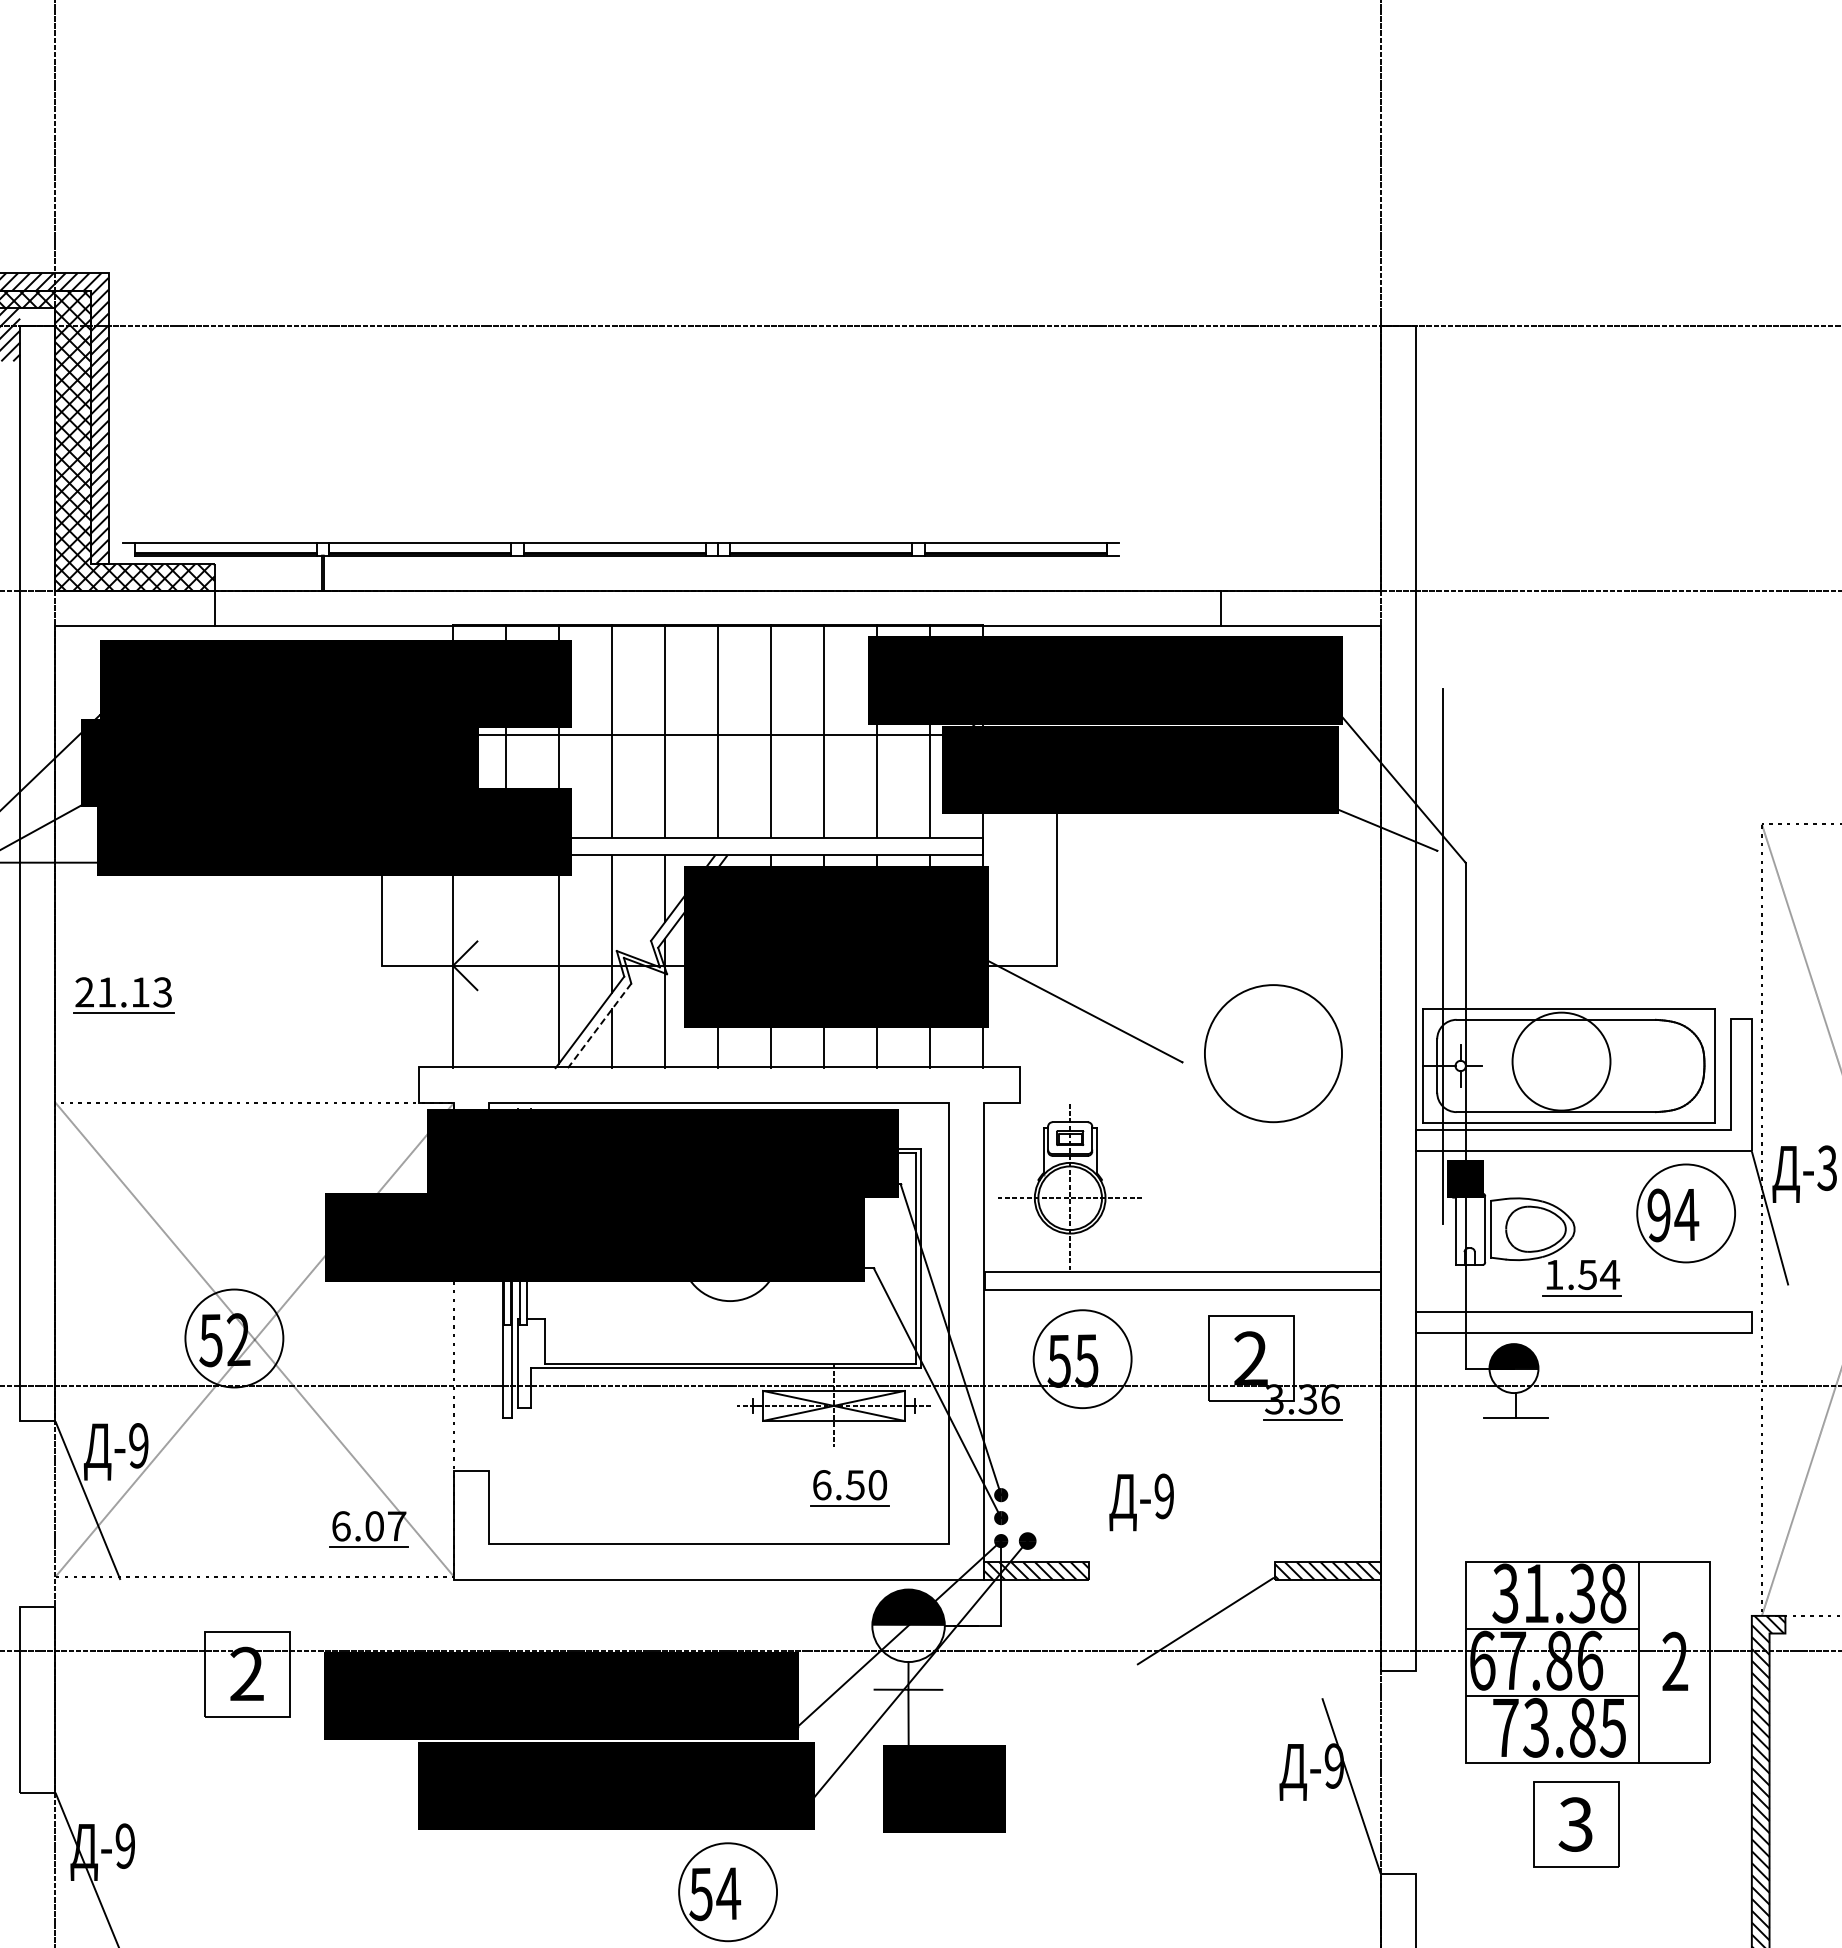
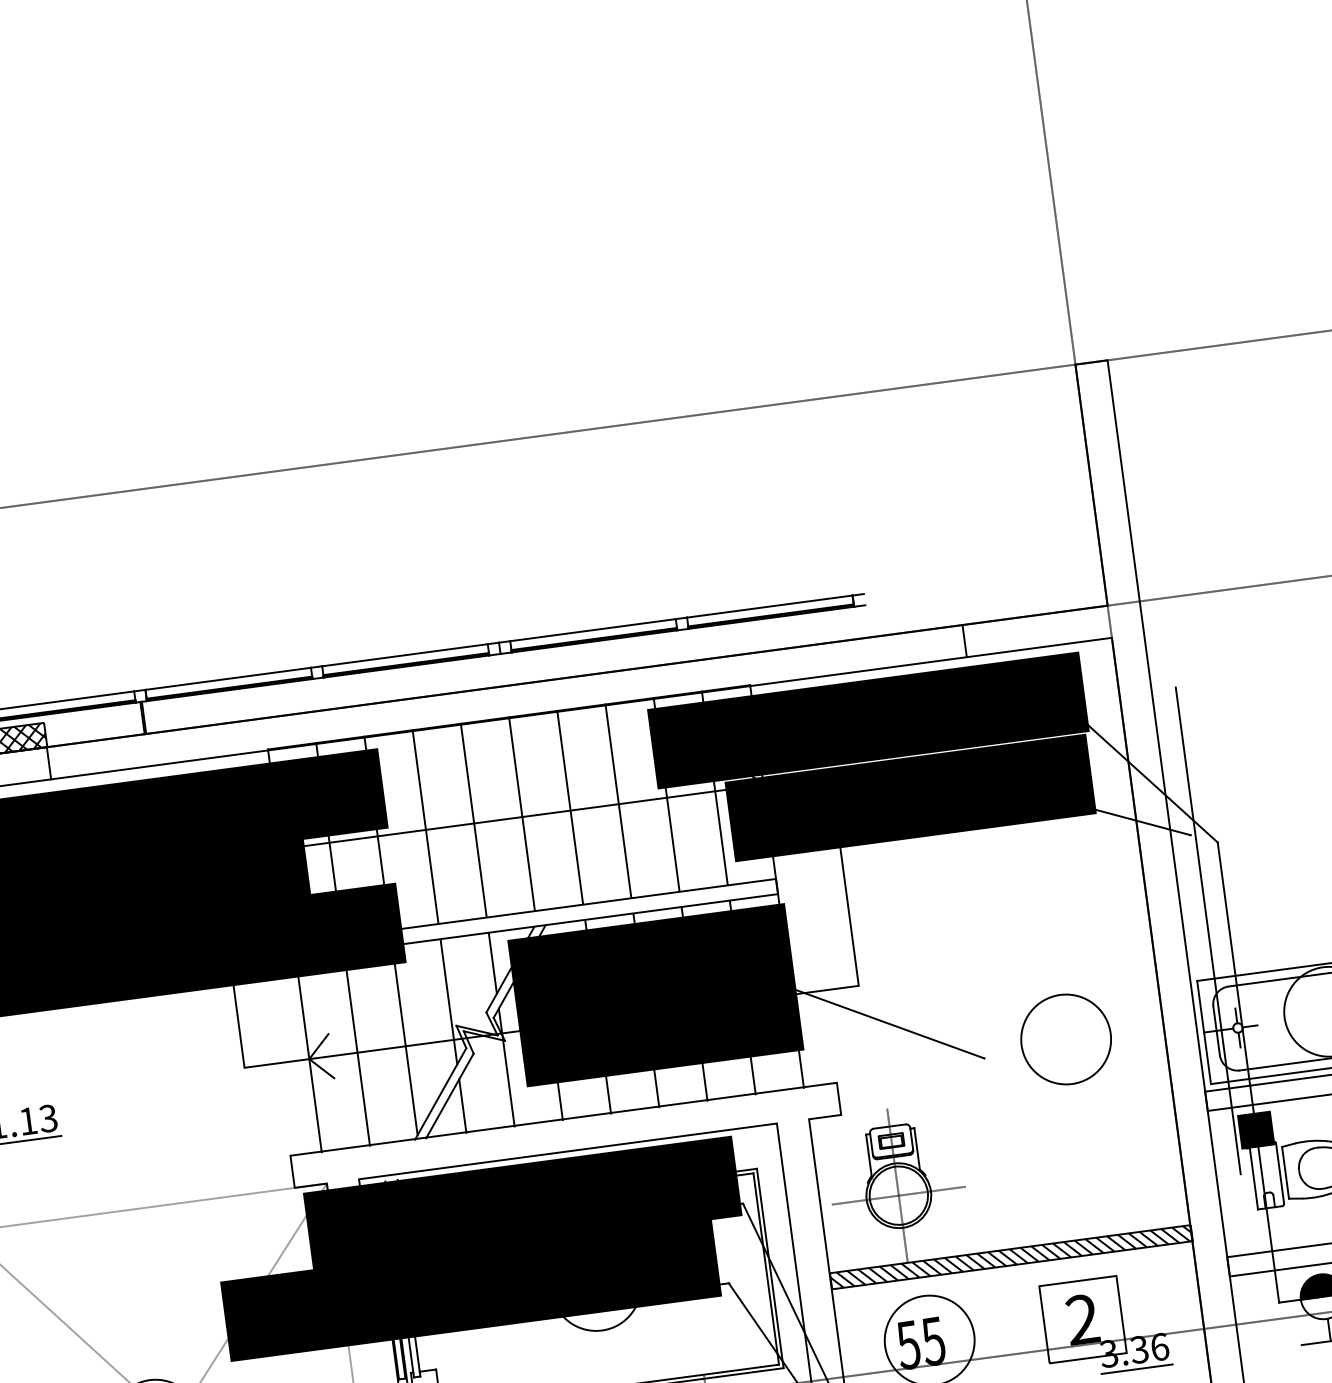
line: (506, 962) -> (357, 1049), added
line: (599, 1025) -> (449, 1095), dashed -> solid
circle: (1273, 1053) -> (1066, 1039), size x0.71
hatch: (1182, 1280) -> (1010, 1256), added

